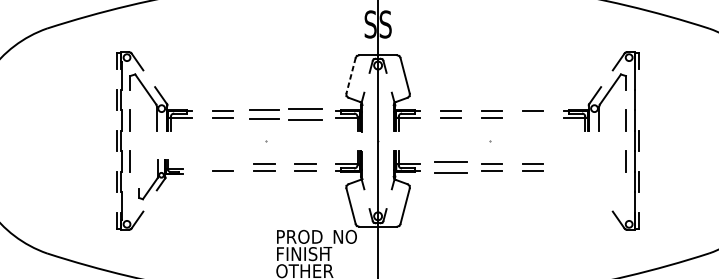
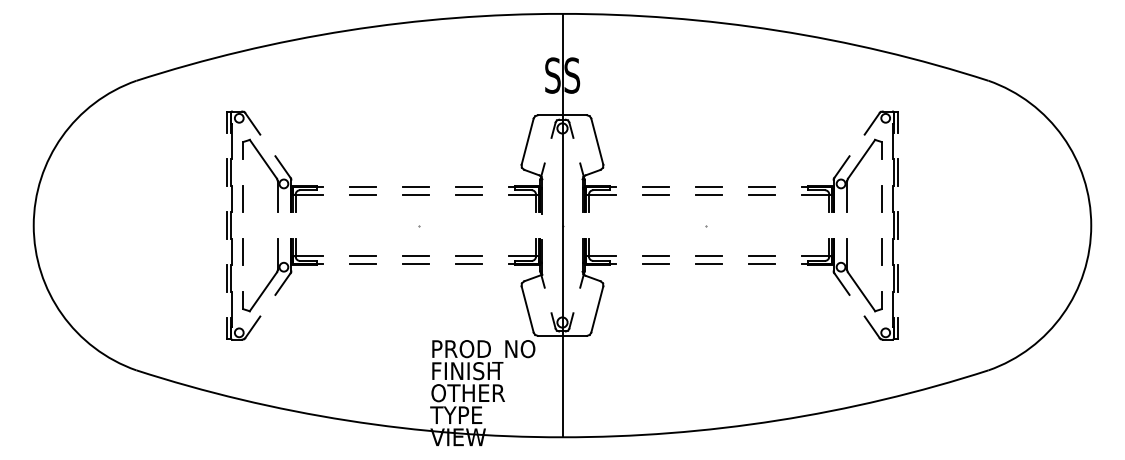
line: (350, 75) -> (527, 141), dashed -> solid
line: (639, 99) -> (898, 172), added
part: (263, 113) -> (415, 190), size x0.71
part: (305, 113) -> (468, 190), size x0.62
line: (532, 117) -> (761, 195), added
line: (222, 164) -> (362, 255), added
part: (450, 167) -> (655, 259), size x0.62
part: (160, 179) -> (282, 275), size x1.43
part: (594, 179) -> (841, 275), added

